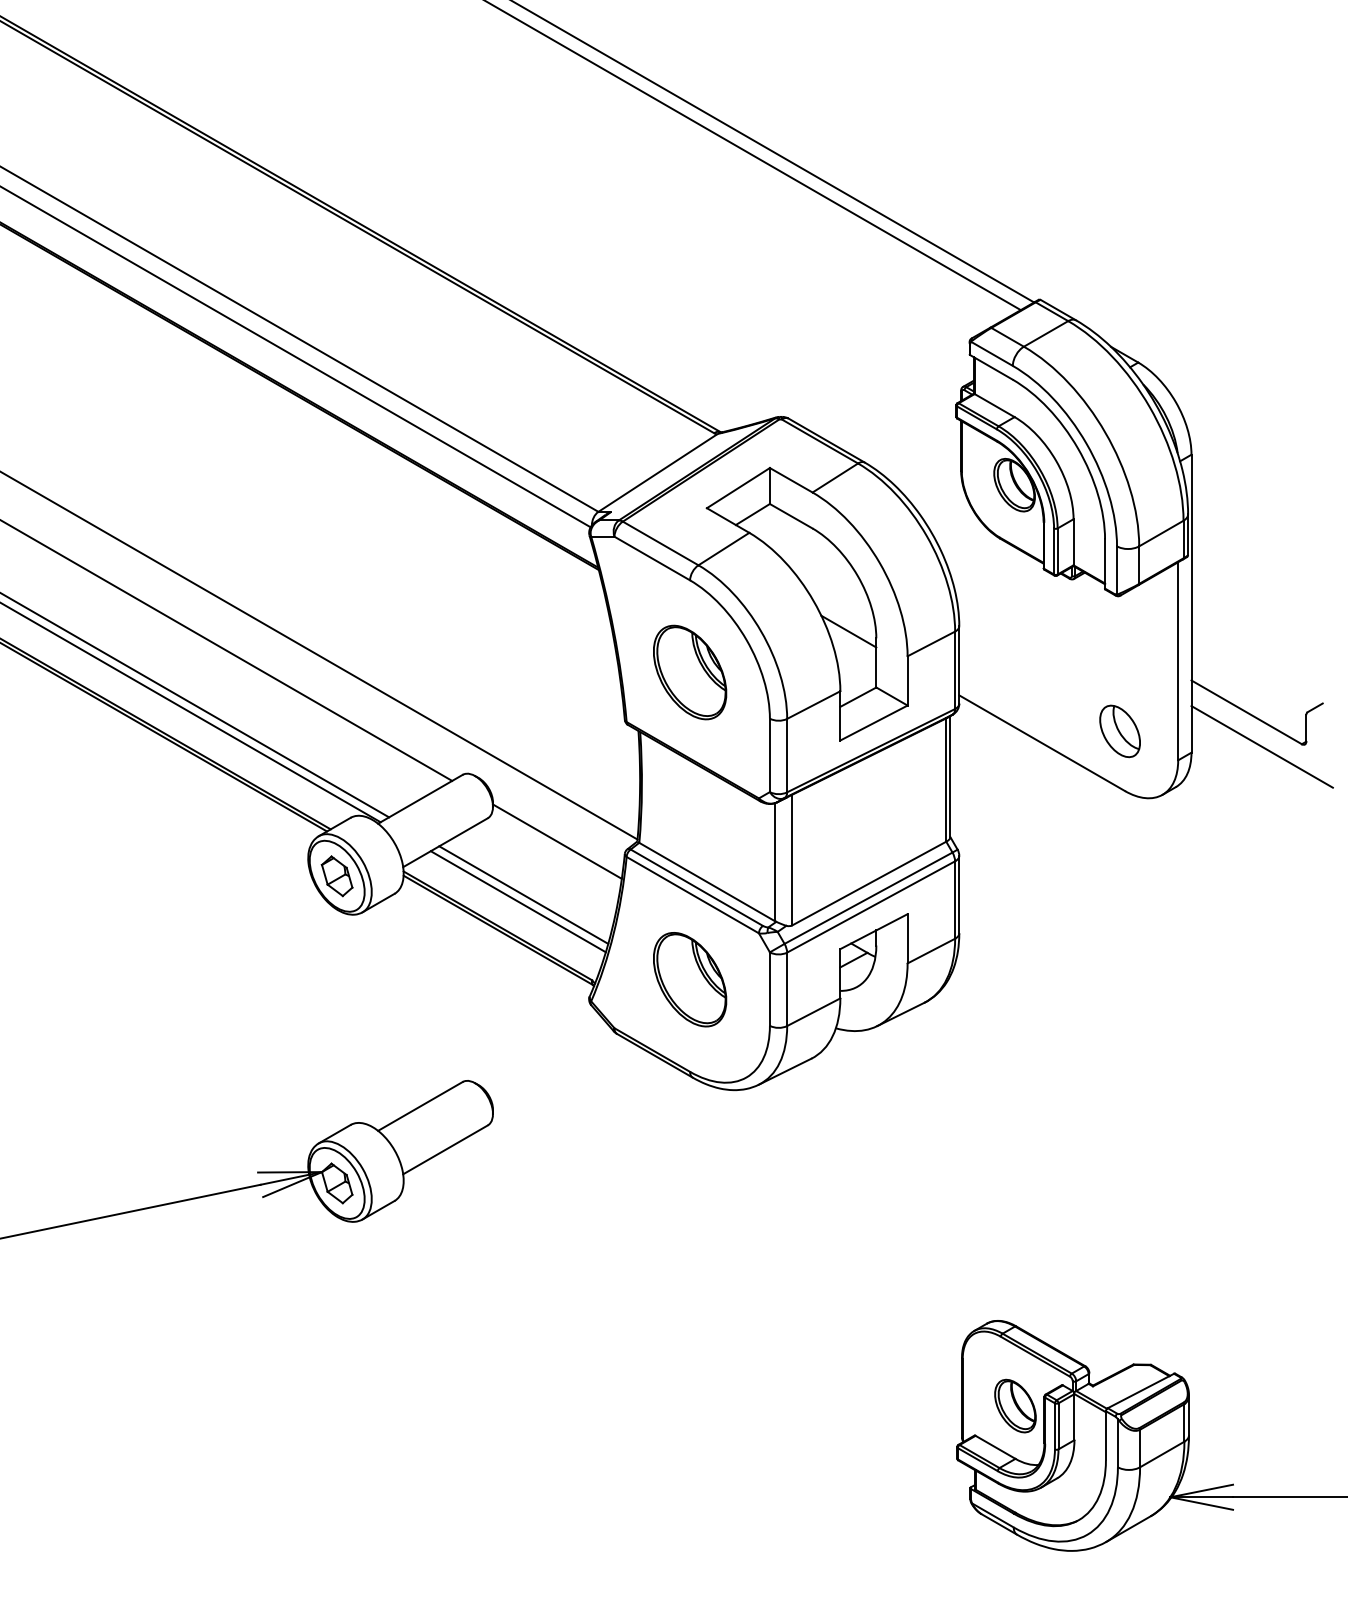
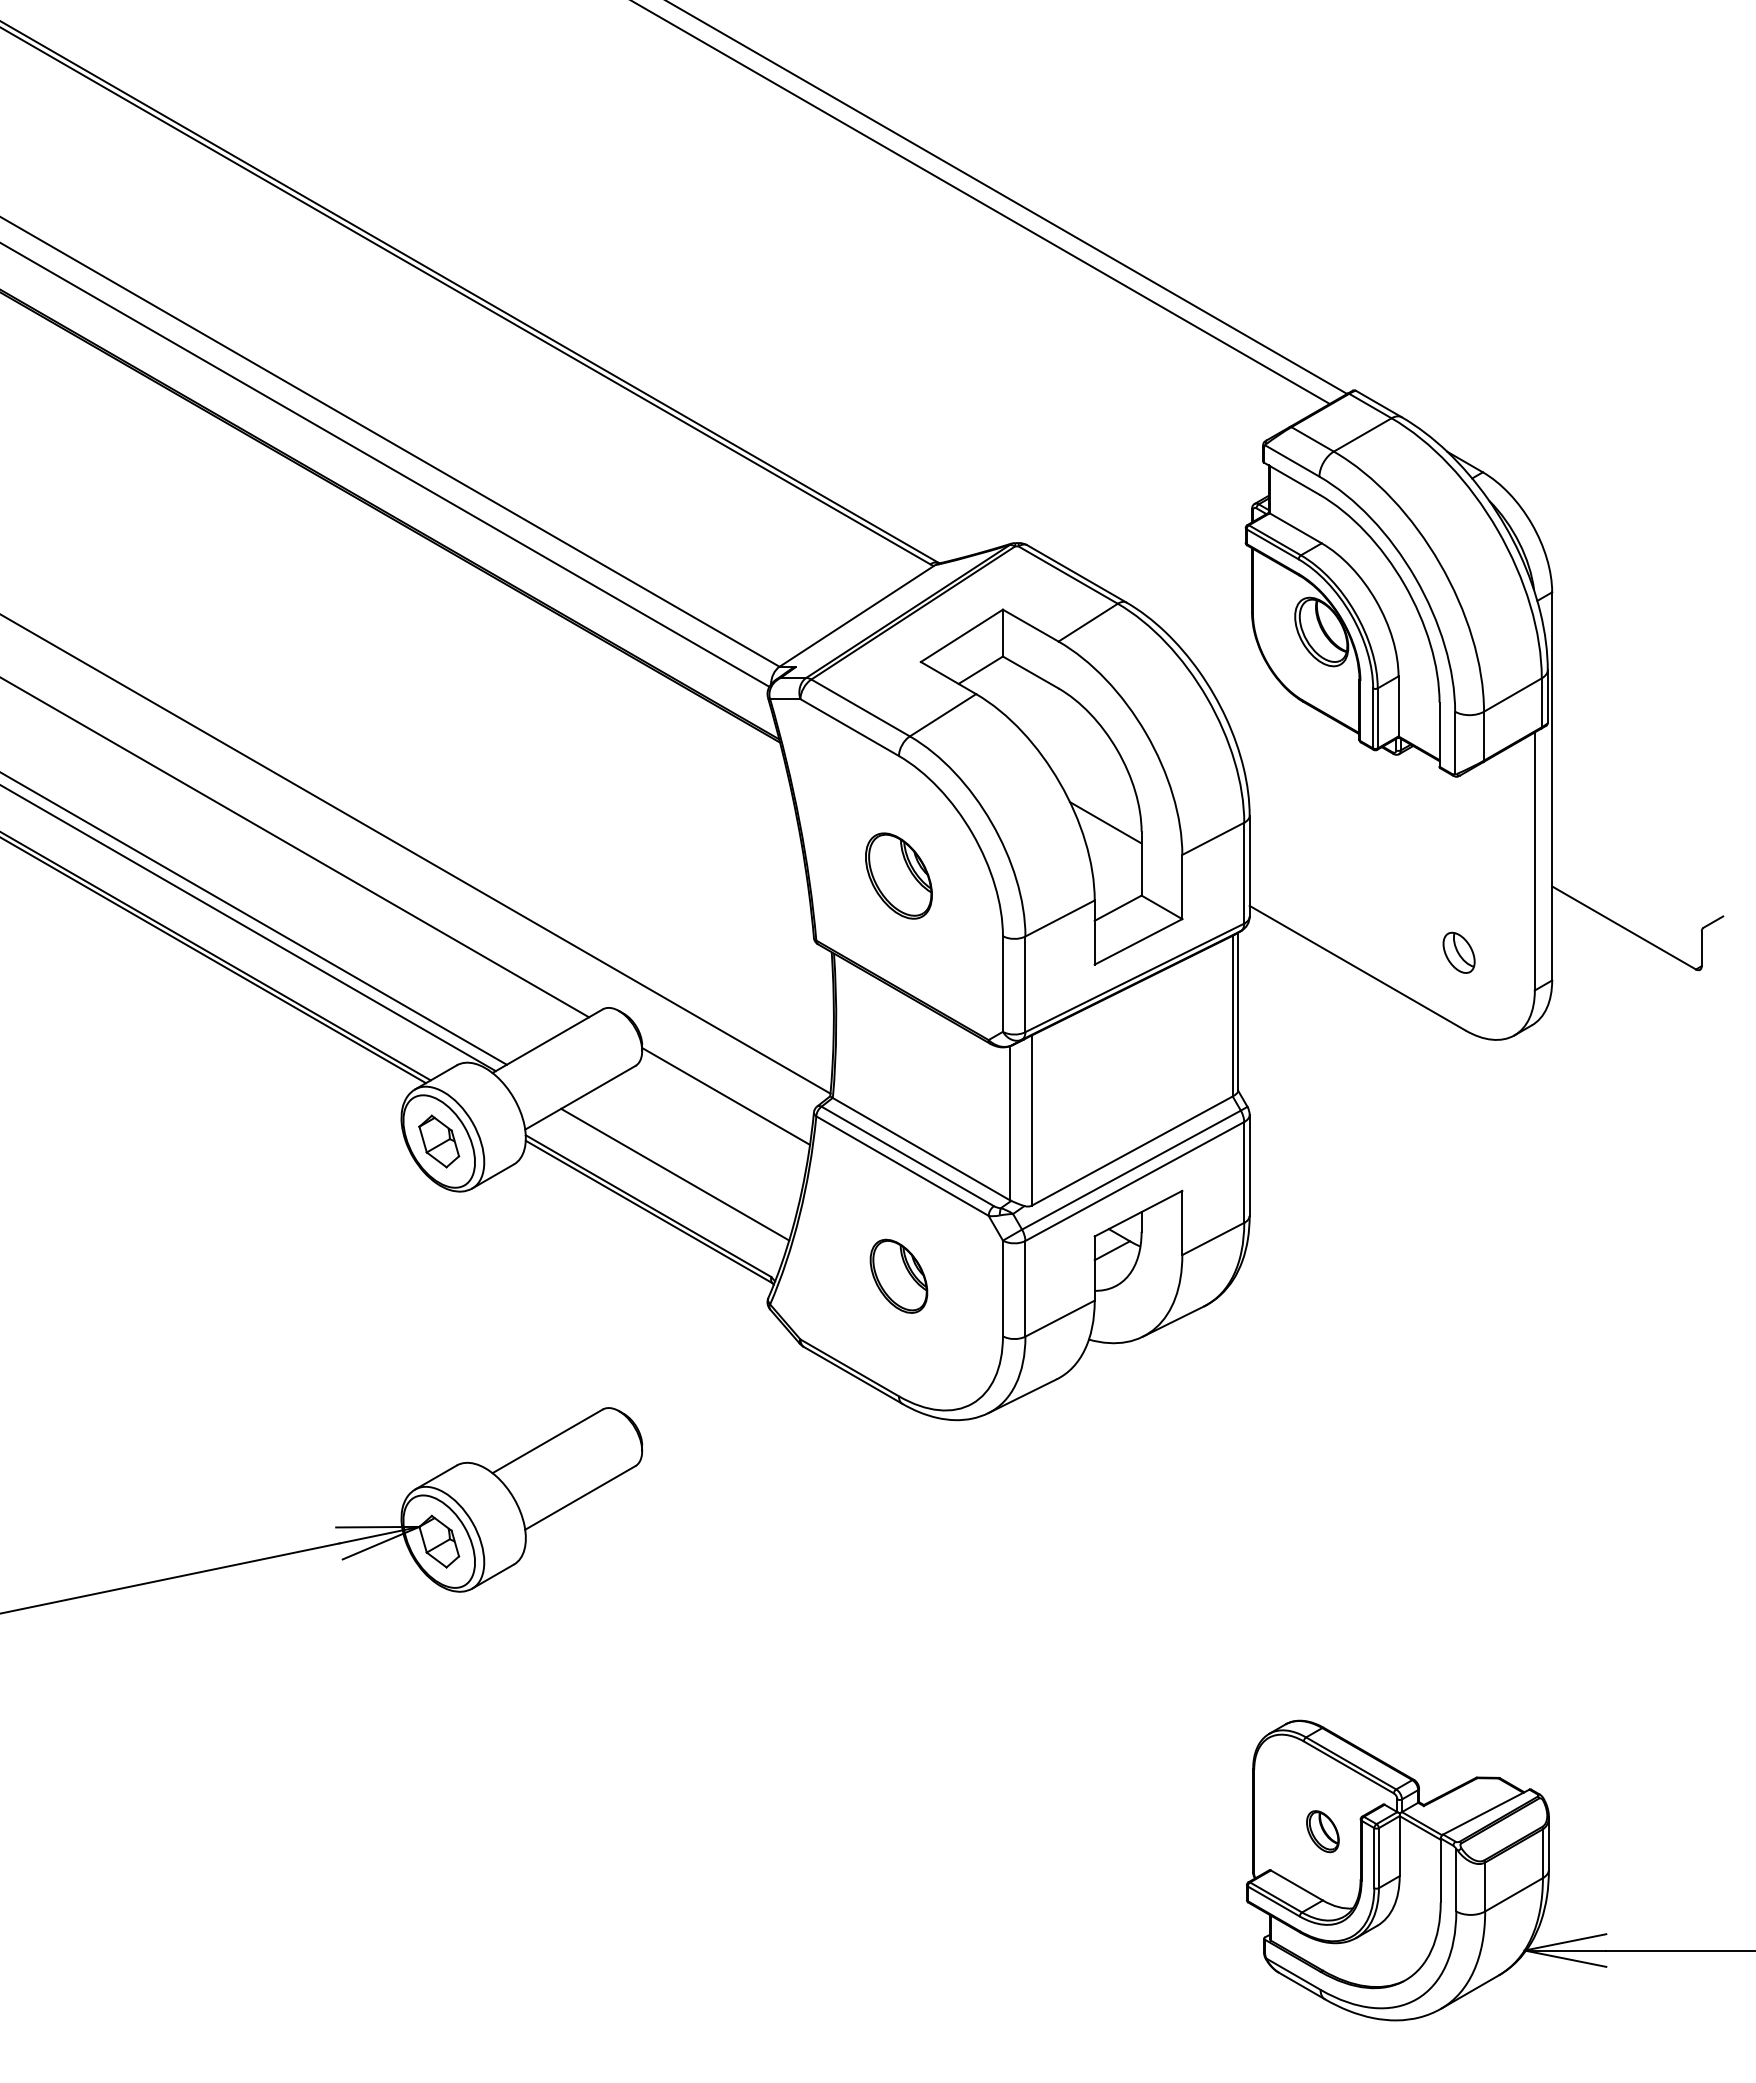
part: (689, 672) -> (898, 875), size x0.7
part: (1119, 731) -> (1458, 952), size x0.6
line: (1262, 746) -> (1644, 972), removed
line: (523, 894) -> (682, 1165), removed
part: (689, 979) -> (898, 1276), size x0.6
part: (1015, 1405) -> (1322, 1831), size x0.6

